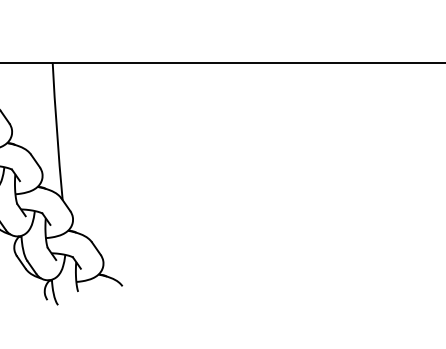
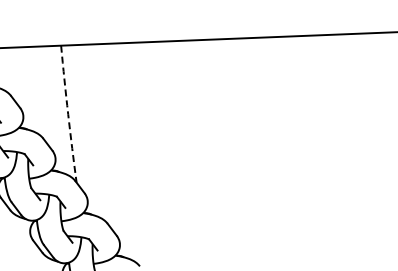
arc: (57, 131) -> (68, 114), solid -> dashed

